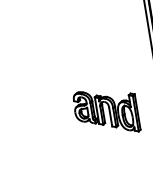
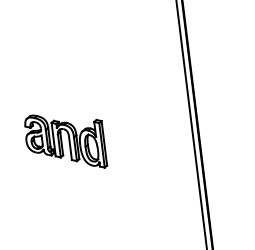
part: (107, 111) -> (66, 141), moved

